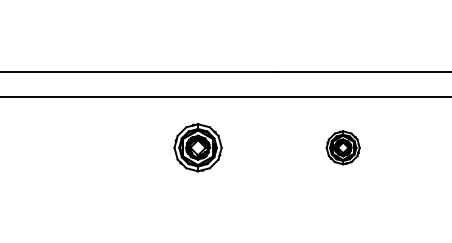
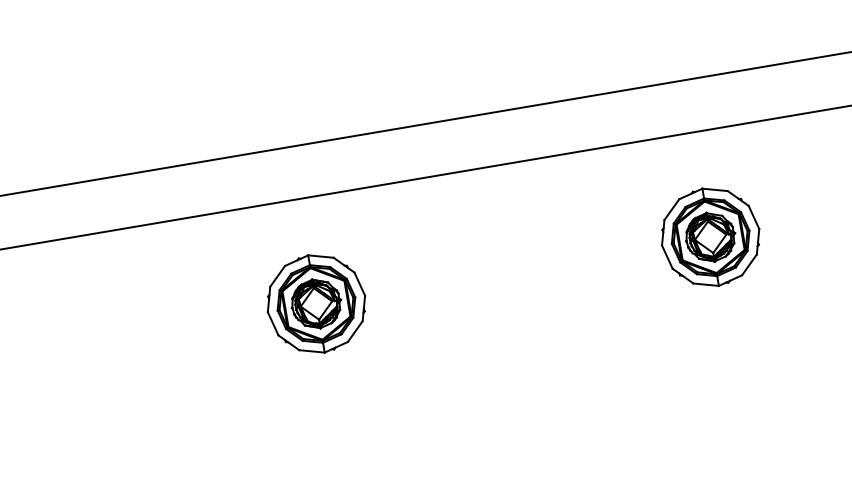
part: (197, 147) -> (315, 303), moved
part: (342, 147) -> (708, 237), size x1.43

